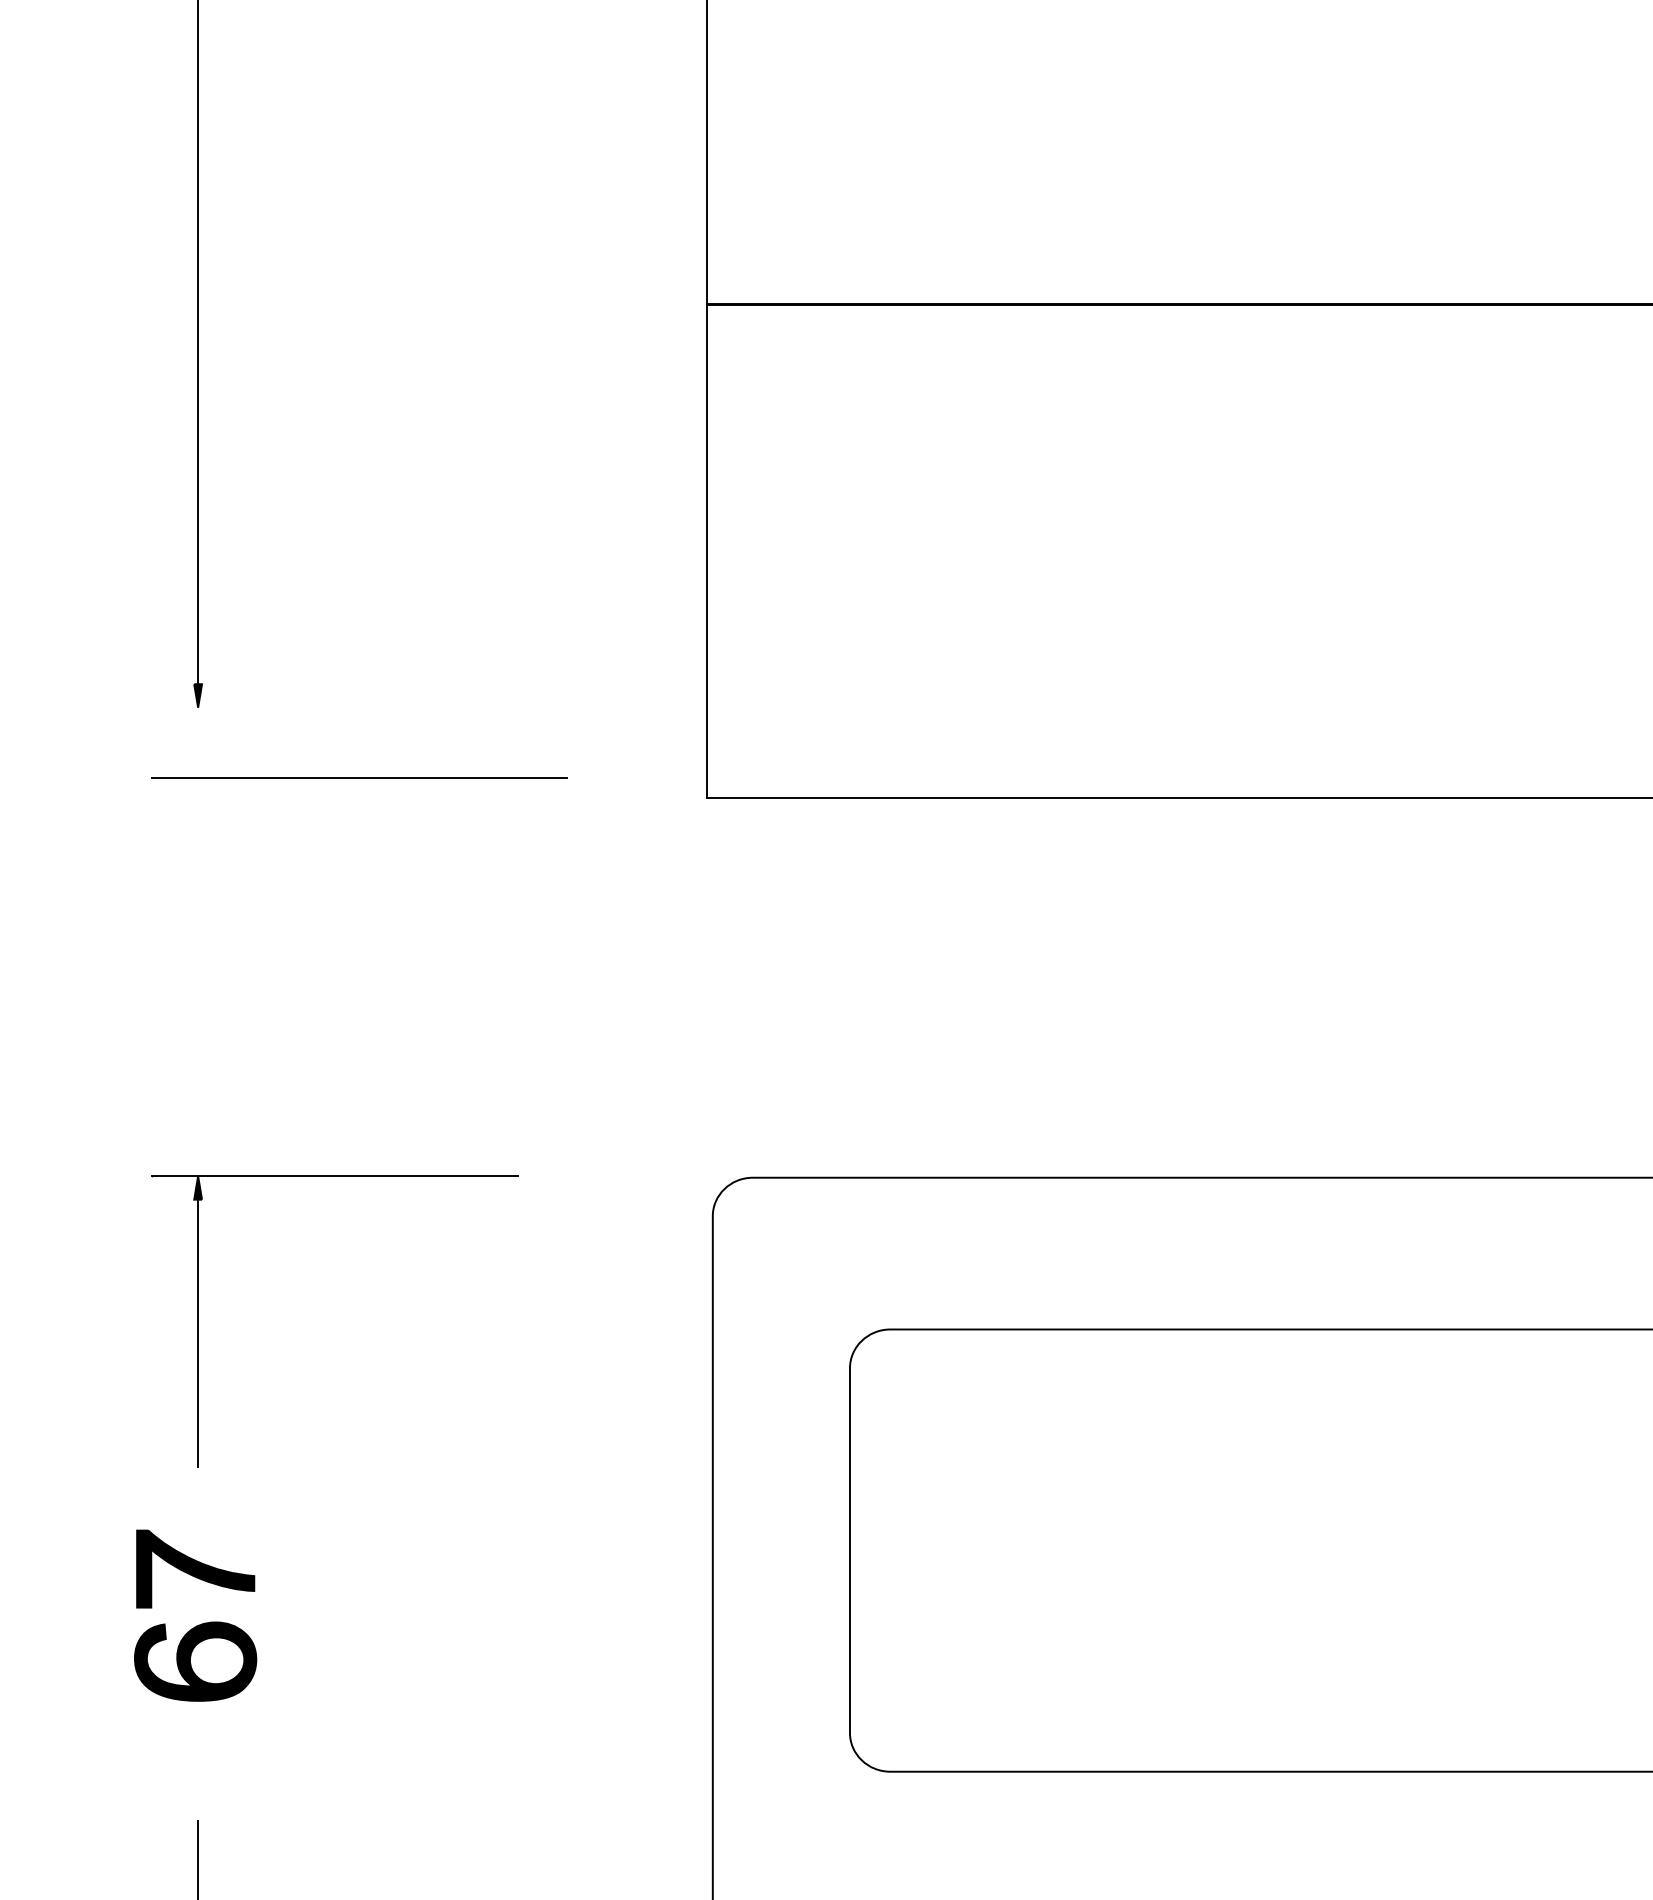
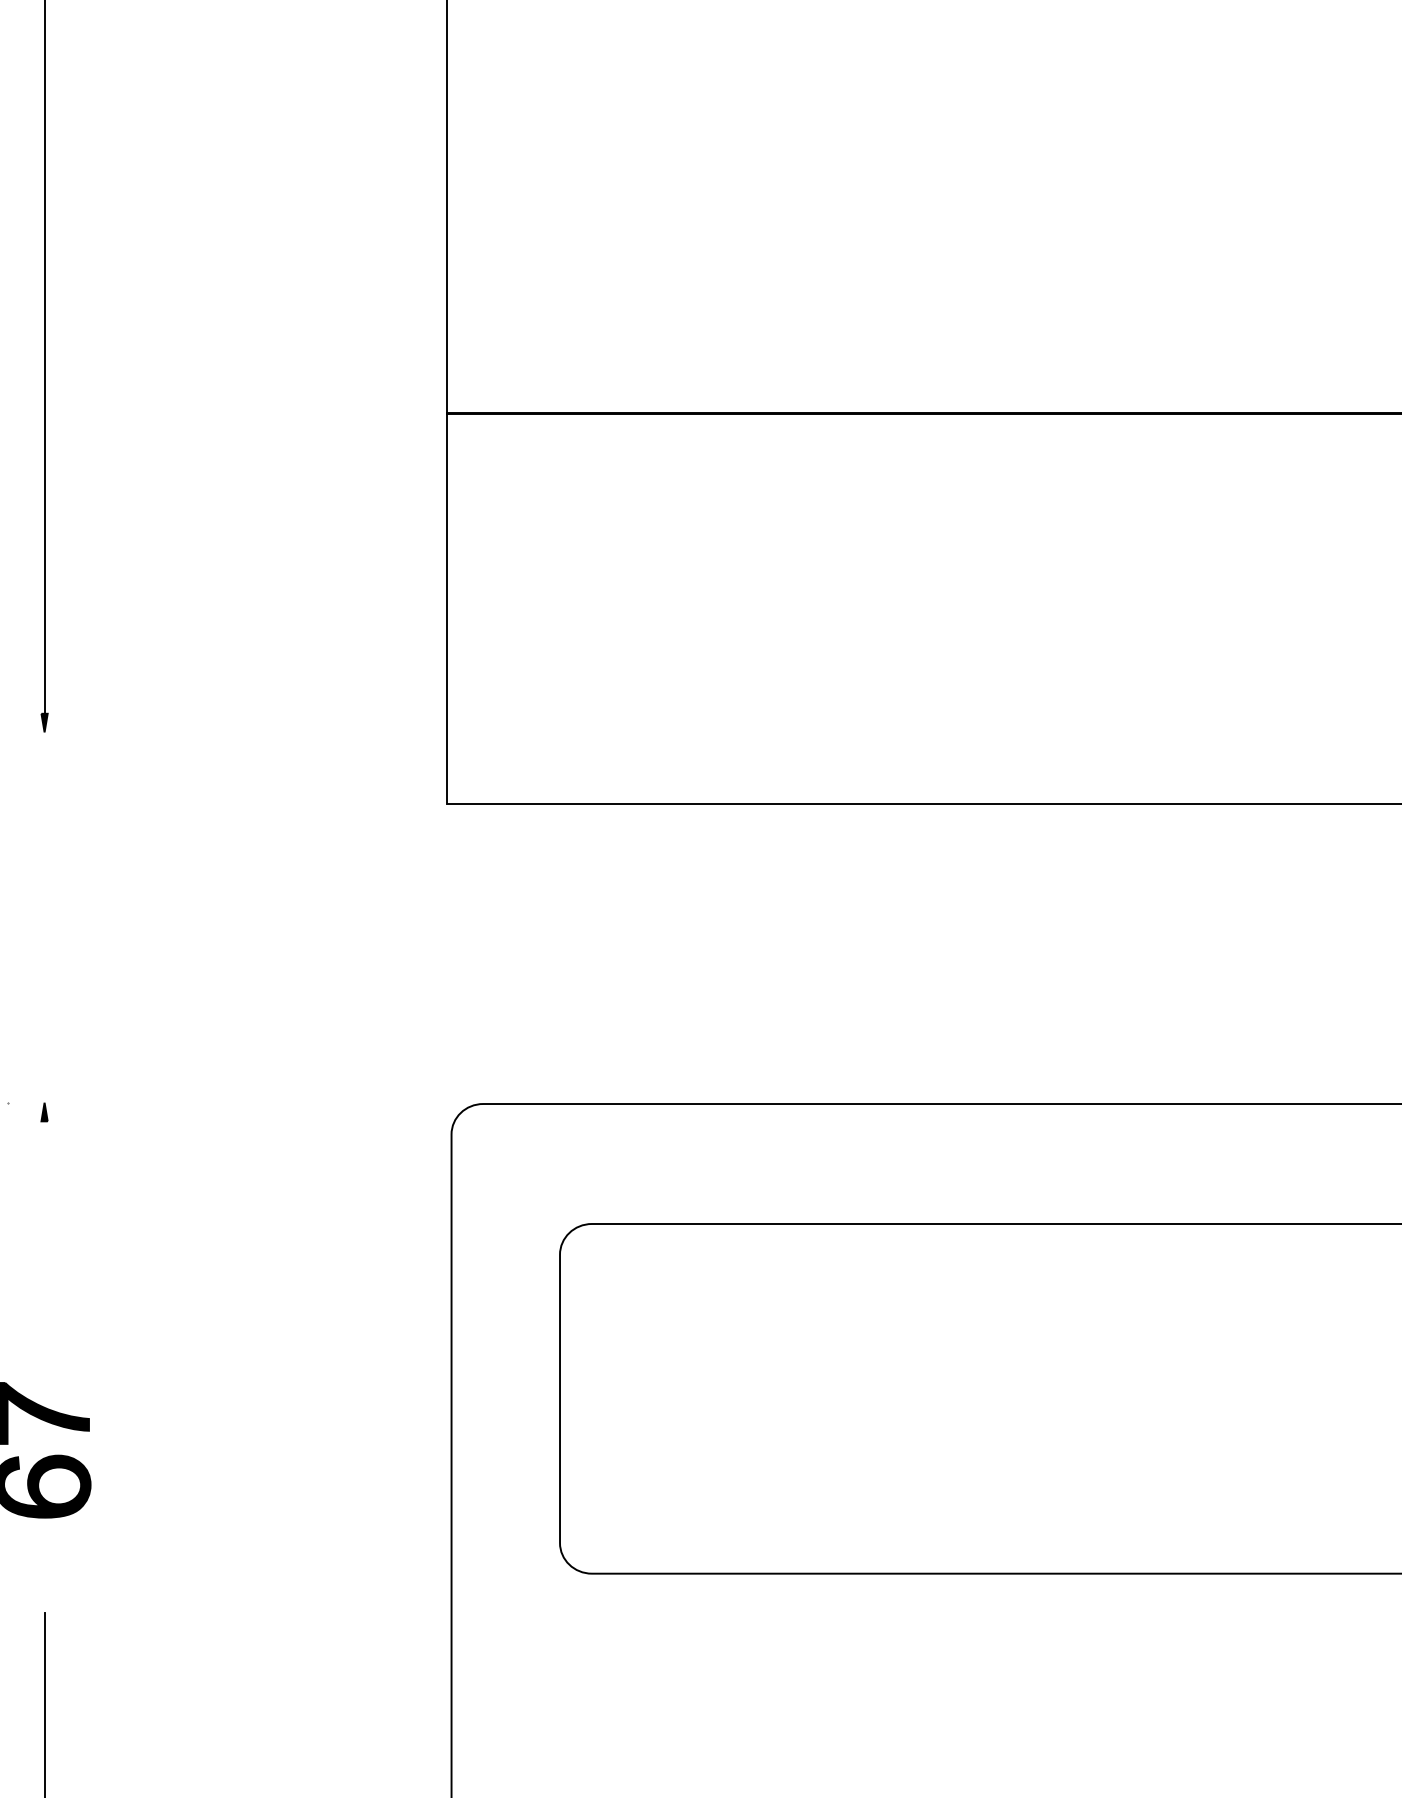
line: (359, 778) -> (172, 788), removed
line: (334, 1175) -> (152, 1102), removed
line: (198, 1332) -> (44, 1226), removed

